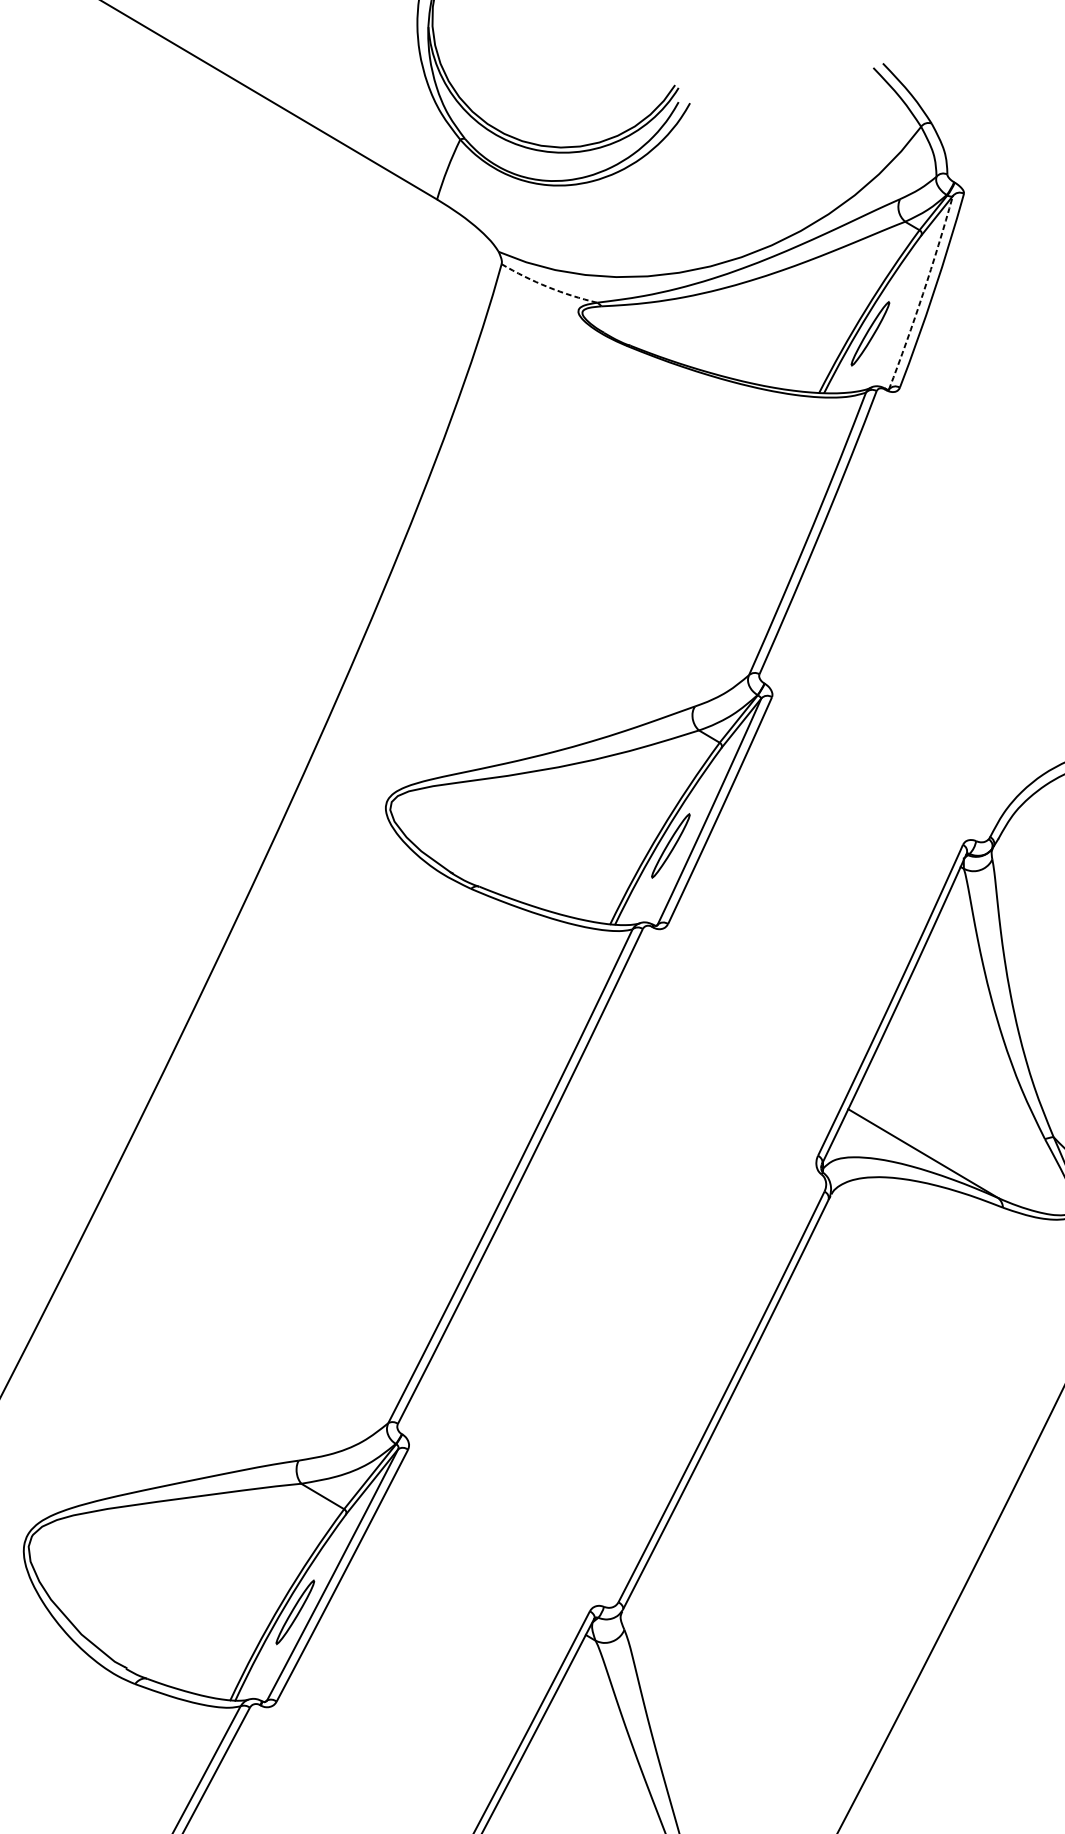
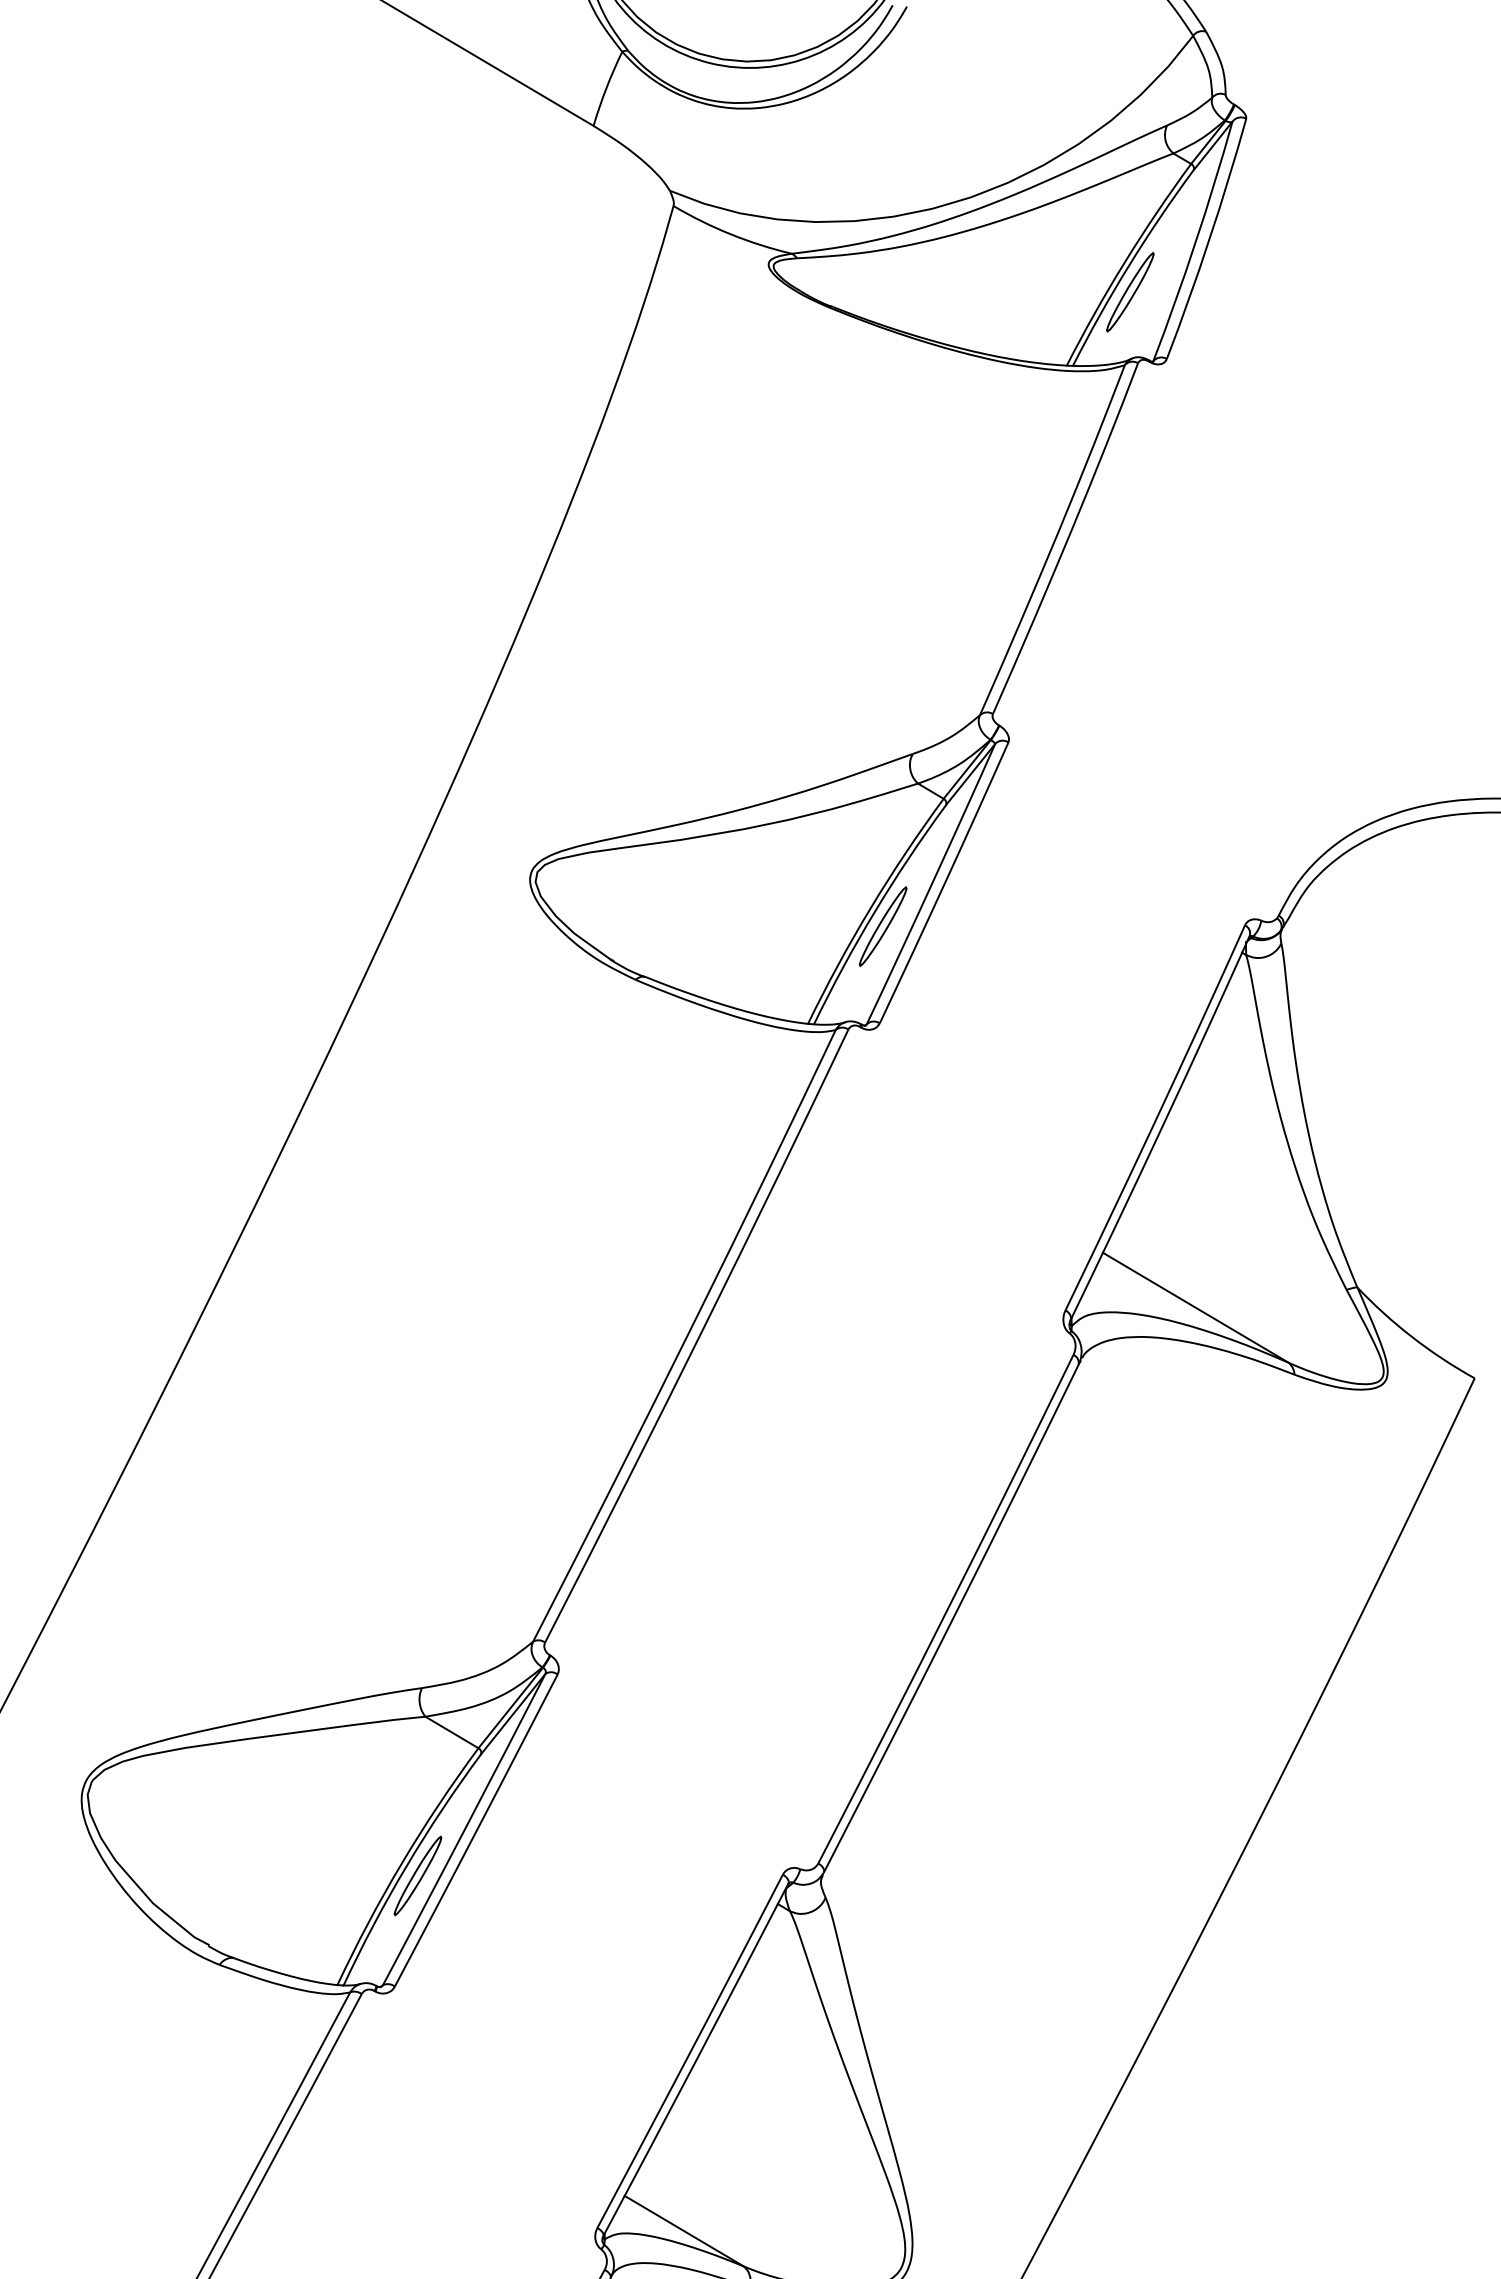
arc: (547, 287) -> (730, 234), dashed -> solid
arc: (923, 293) -> (1195, 242), dashed -> solid

